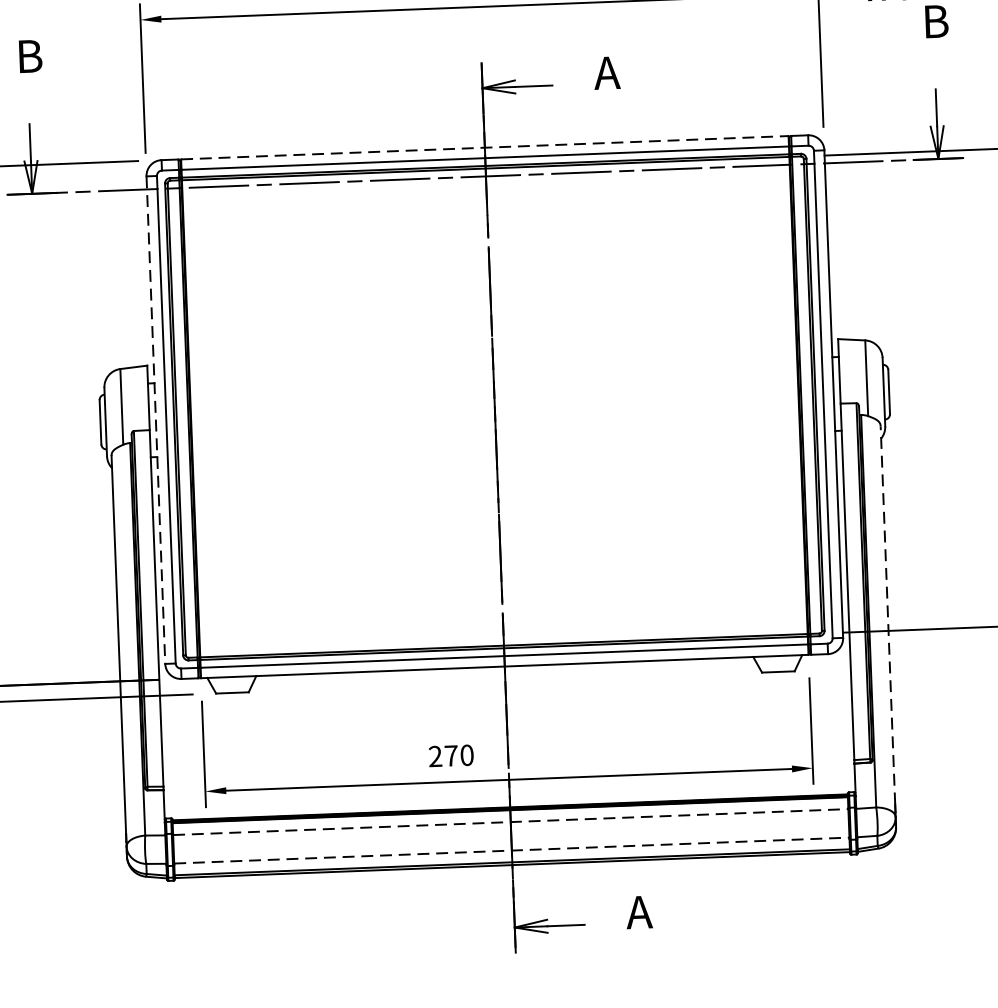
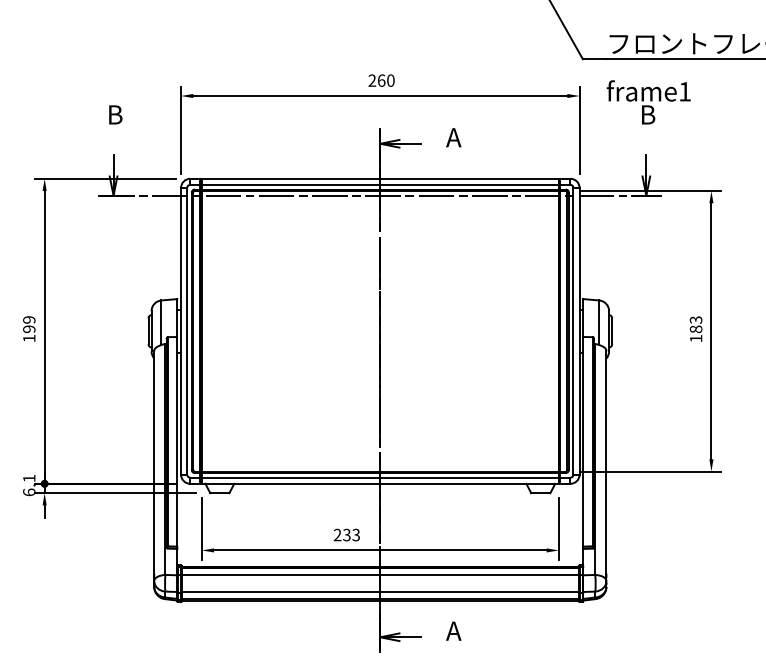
line: (485, 147) -> (380, 178), dashed -> solid
line: (156, 420) -> (181, 331), dashed -> solid
line: (887, 613) -> (606, 461), dashed -> solid
text: (459, 754) -> (351, 534), 270 -> 233
line: (511, 822) -> (380, 575), dashed -> solid
line: (512, 851) -> (380, 592), dashed -> solid

